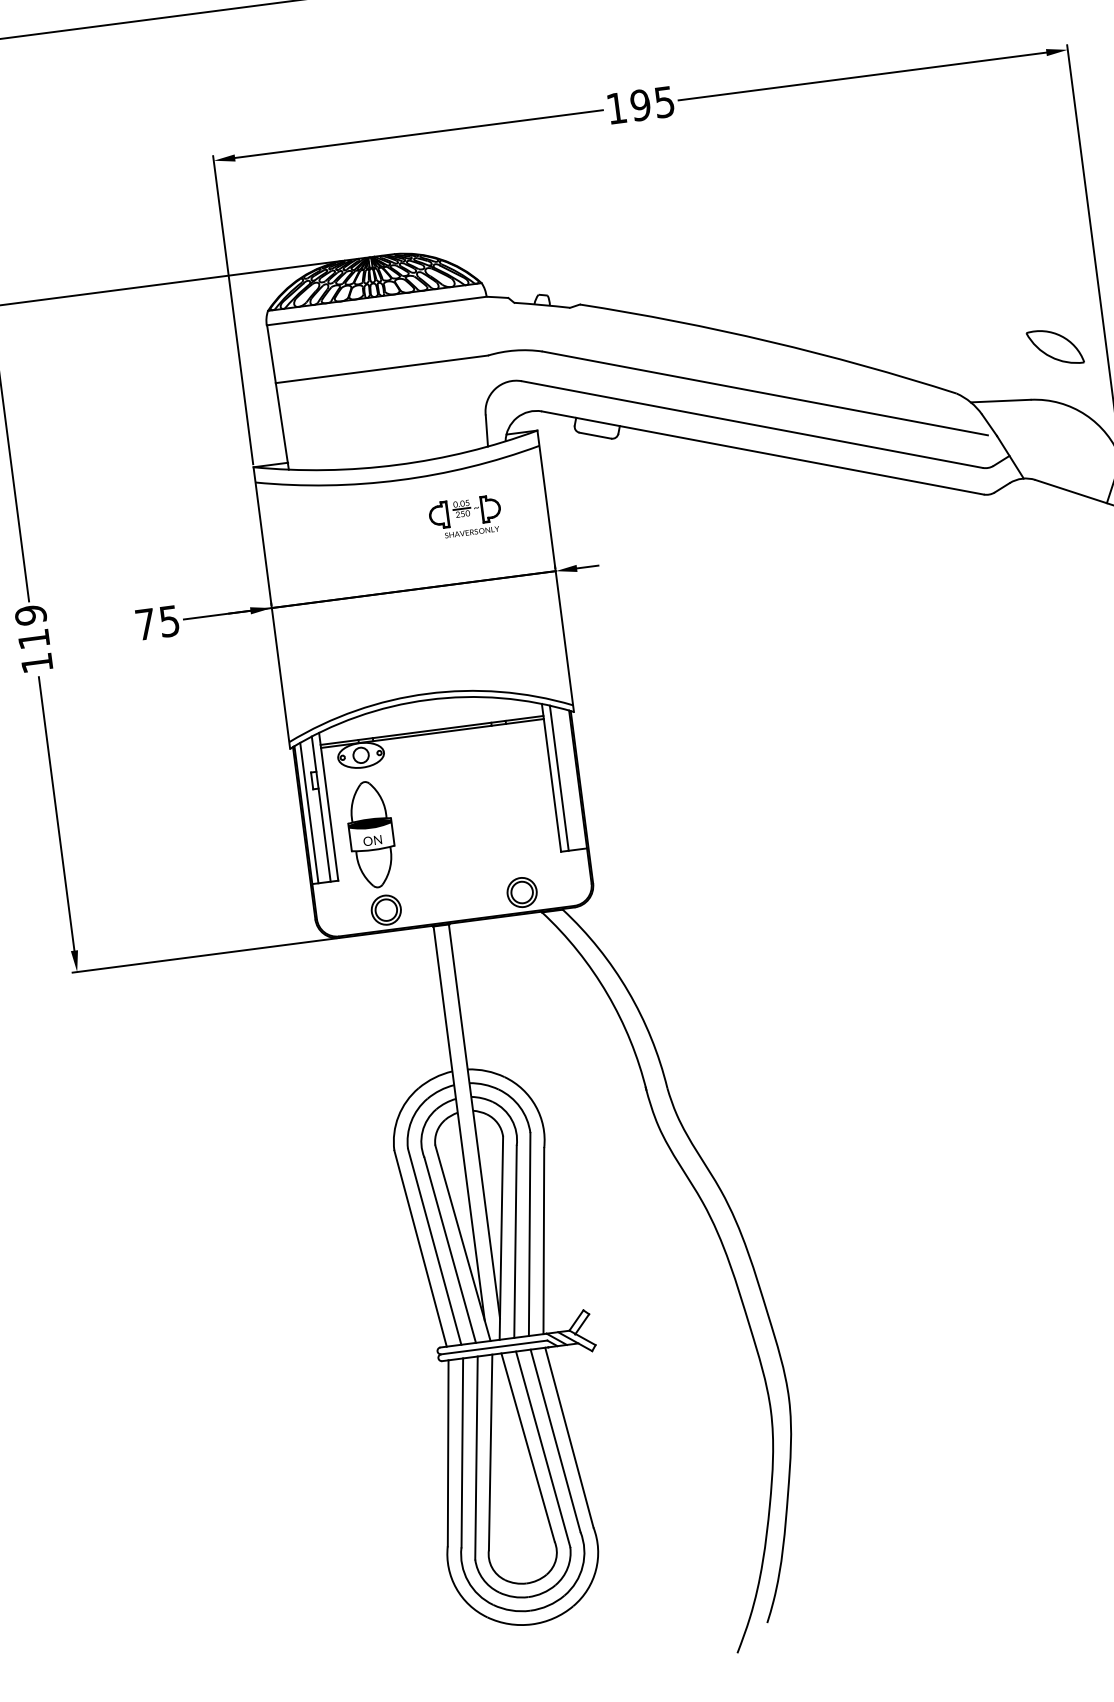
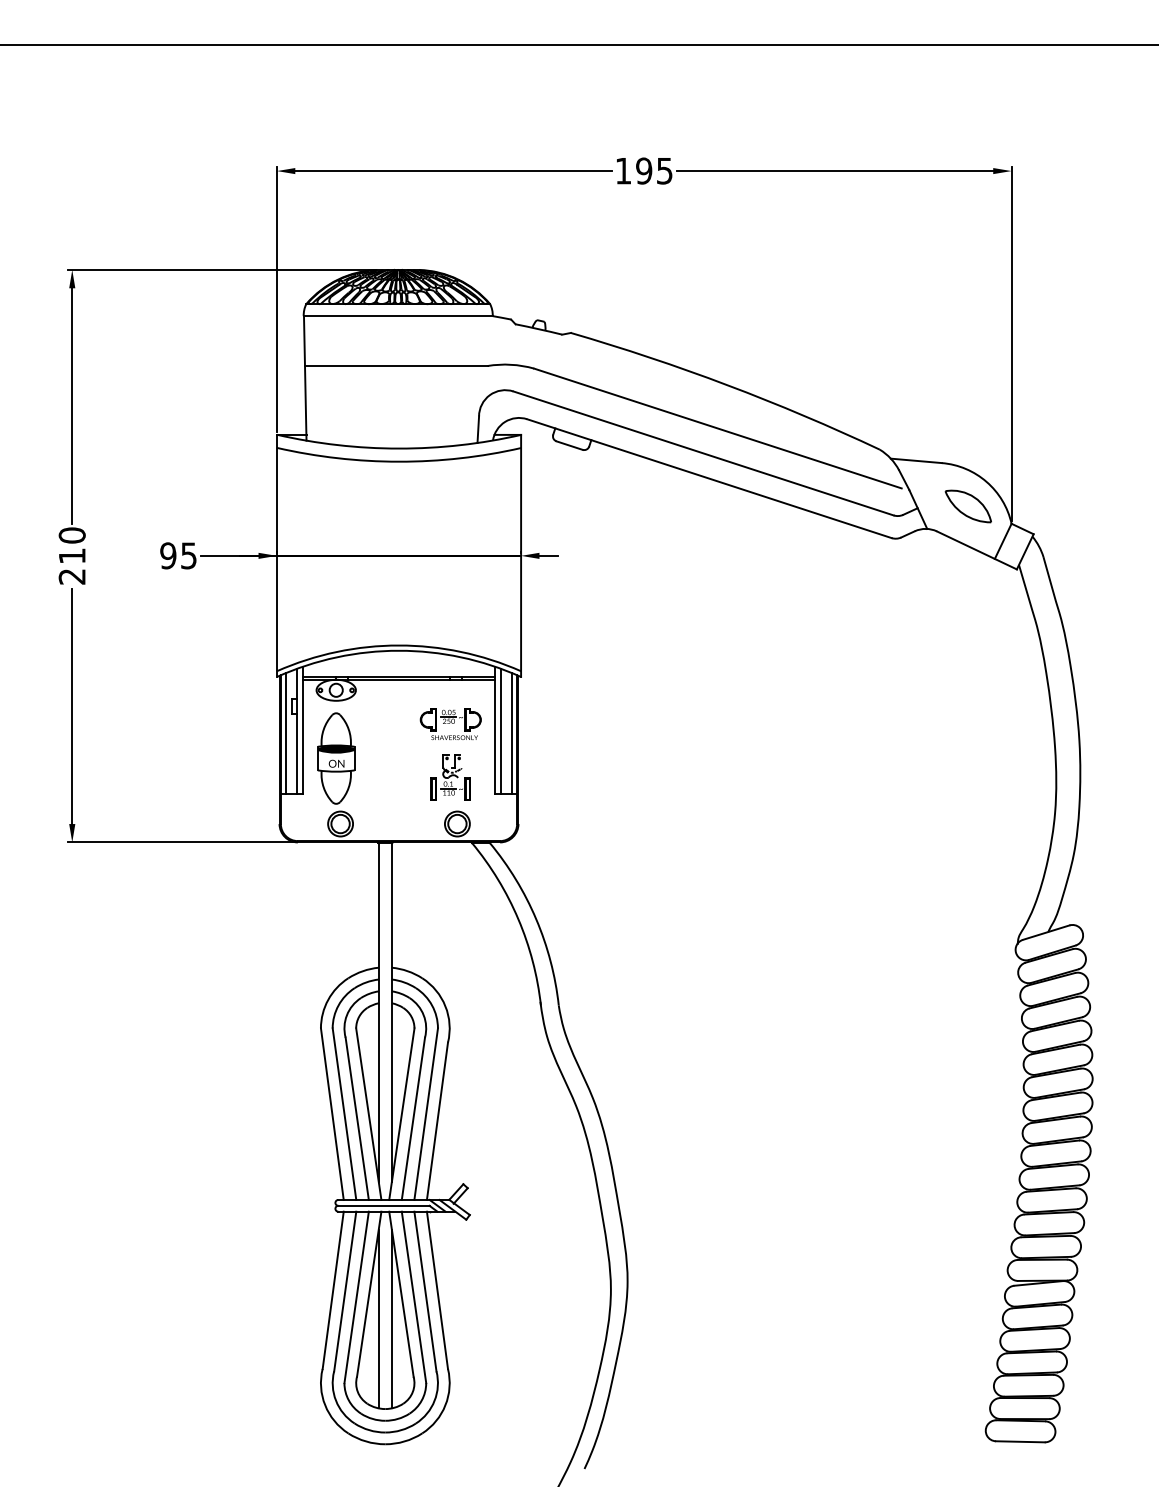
part: (1054, 347) -> (967, 506), moved
part: (465, 516) -> (450, 723), moved
text: (145, 623) -> (168, 555), 75 -> 95
text: (33, 638) -> (71, 555), 119 -> 210
line: (571, 779) -> (511, 733), added
part: (507, 839) -> (450, 777), added
line: (520, 1477) -> (391, 1318), added
line: (505, 1479) -> (378, 1318), added

